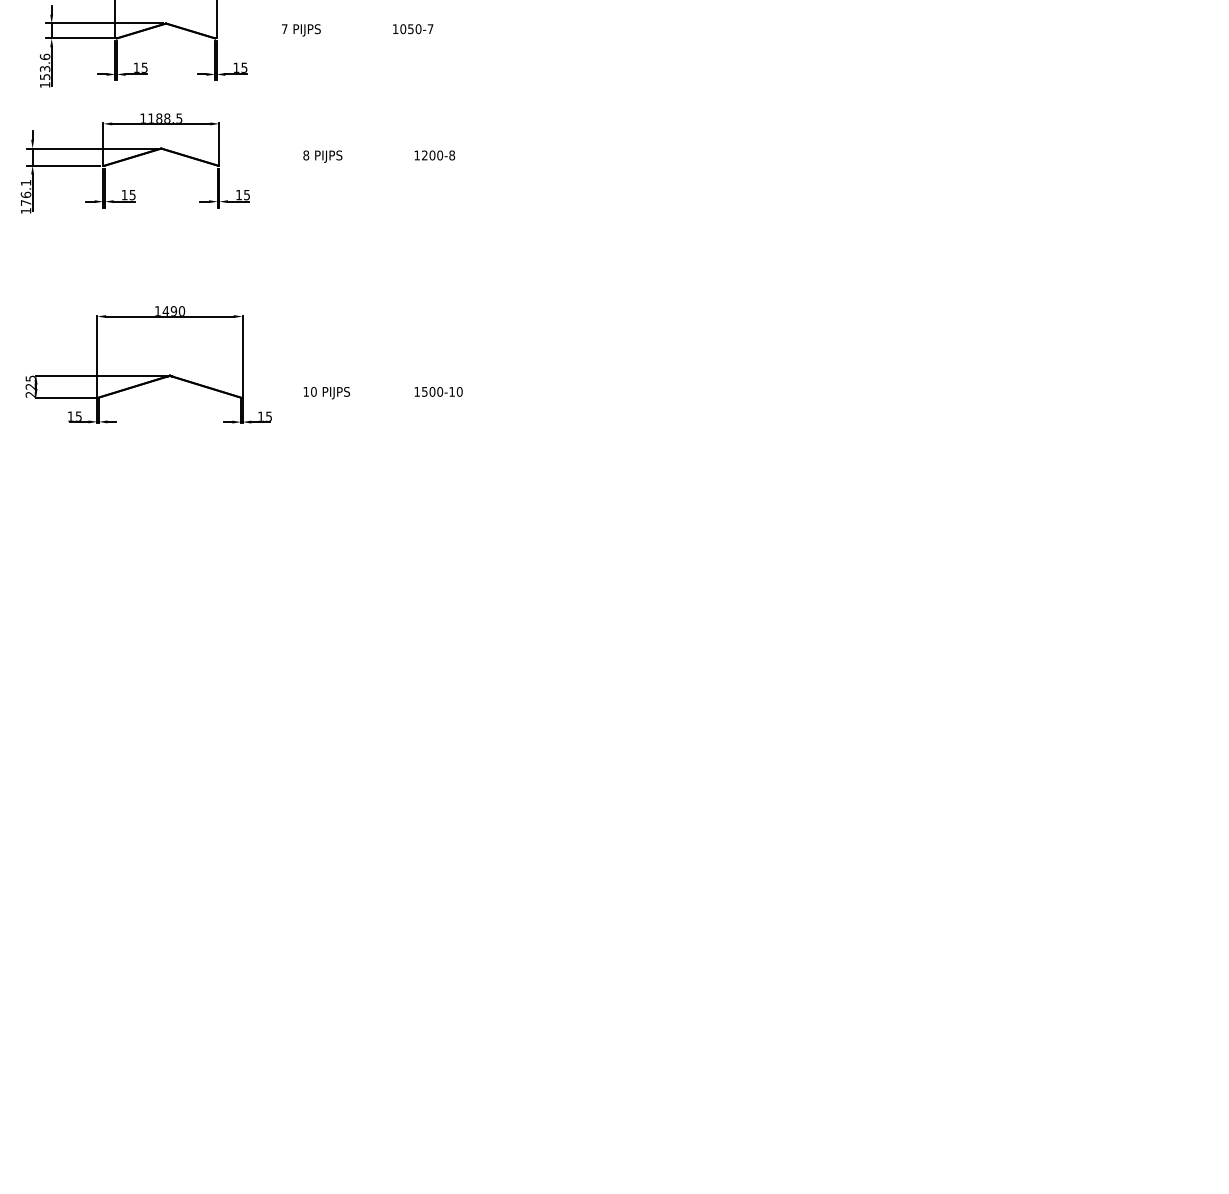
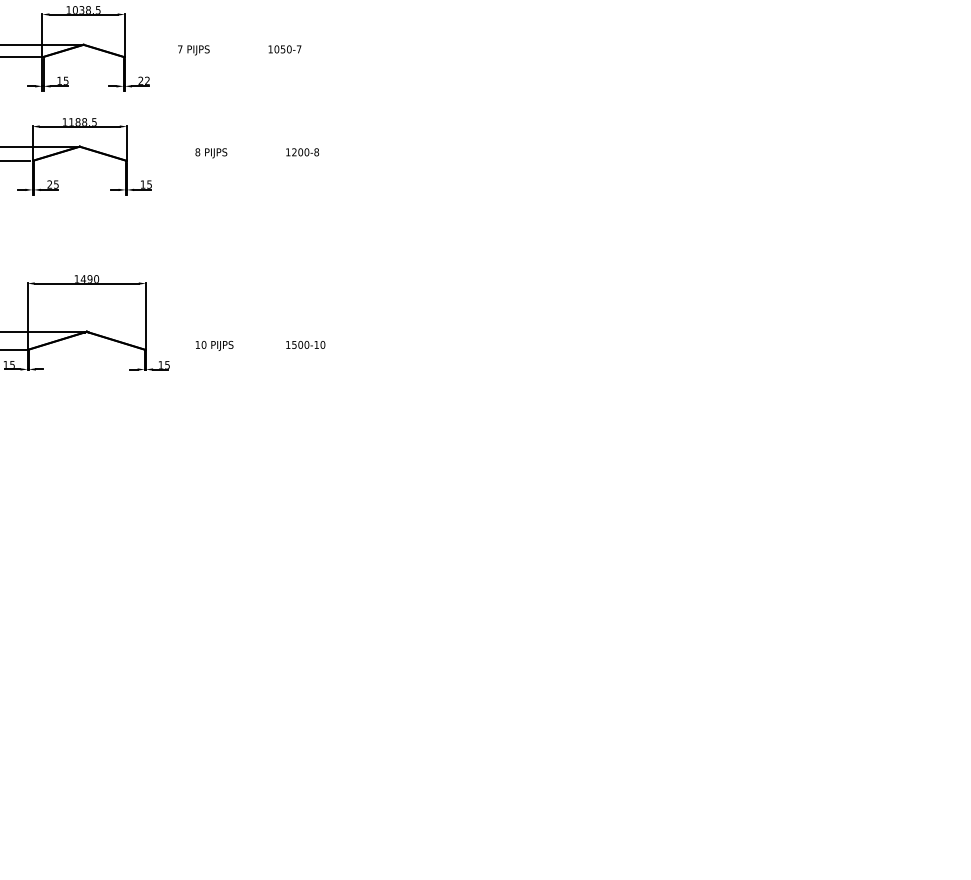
text: (240, 67) -> (144, 80), 15 -> 22
text: (124, 194) -> (49, 184), 15 -> 25

